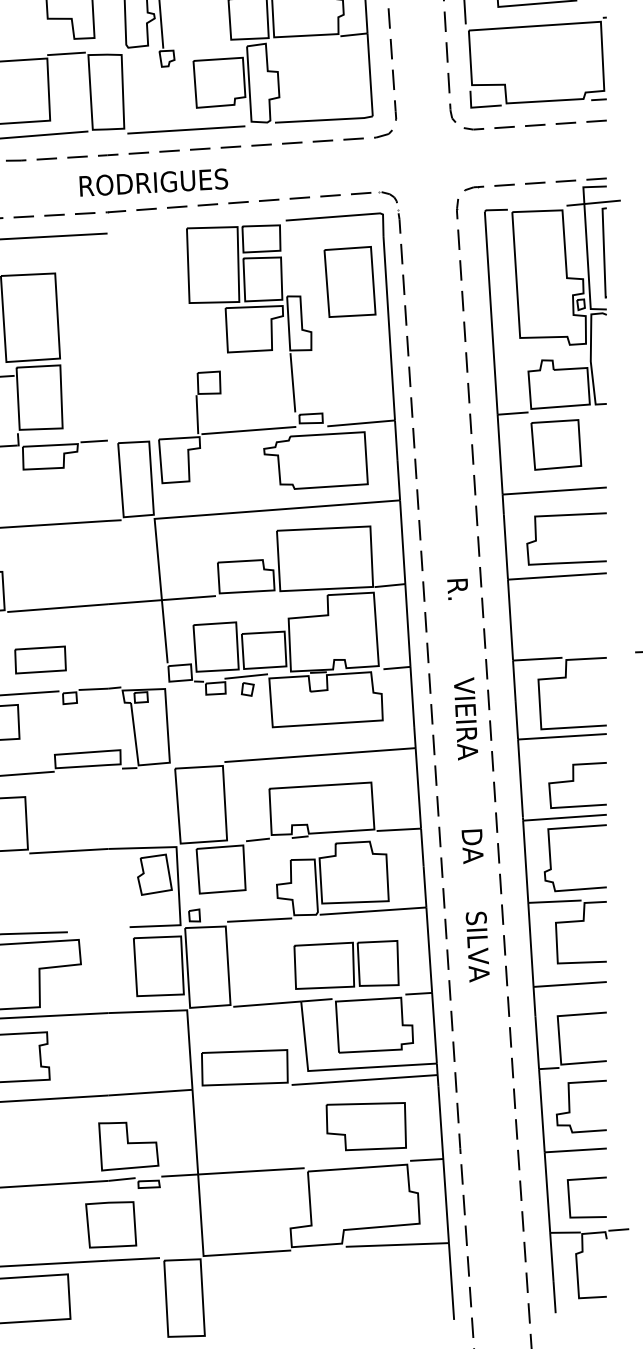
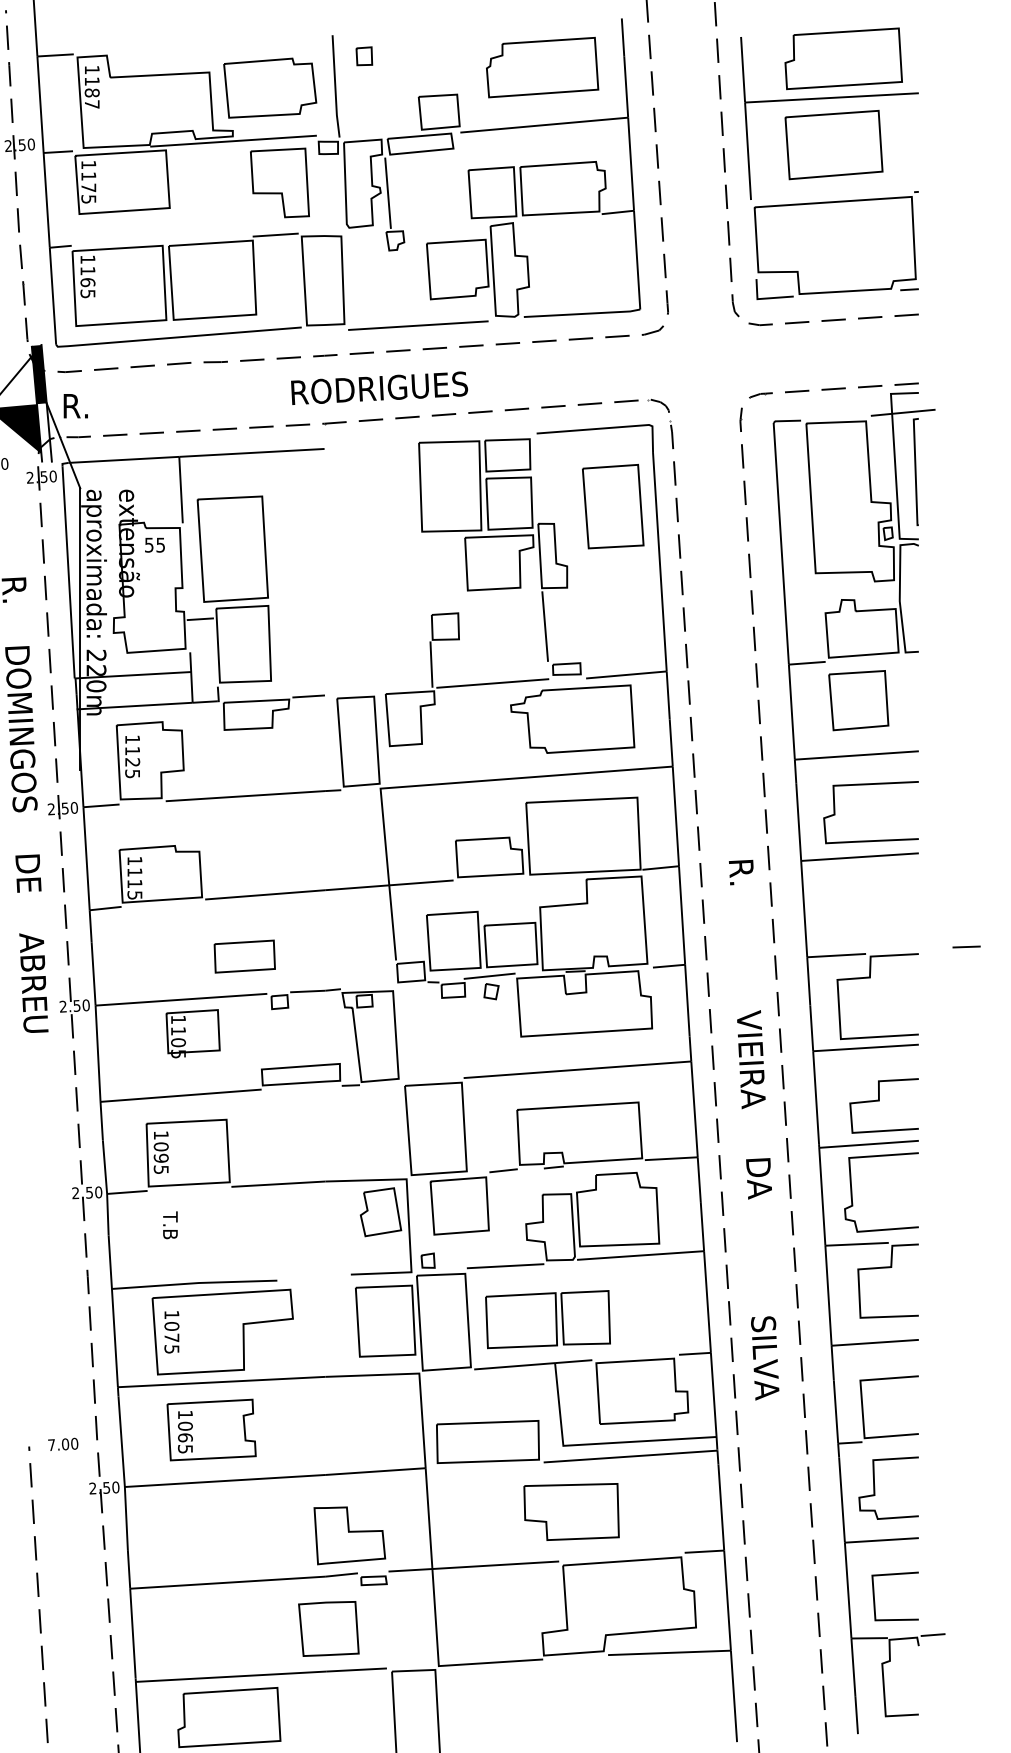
text: (466, 718) -> (751, 1059), moved
text: (477, 947) -> (765, 1358), moved
part: (346, 964) -> (547, 1319), moved
part: (366, 1126) -> (571, 1511), moved

